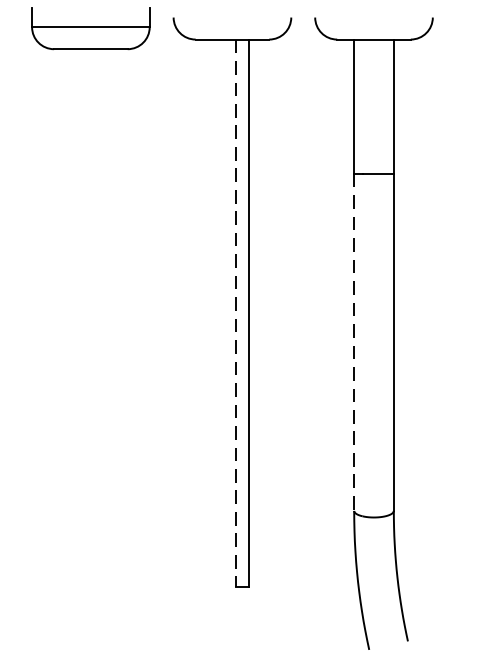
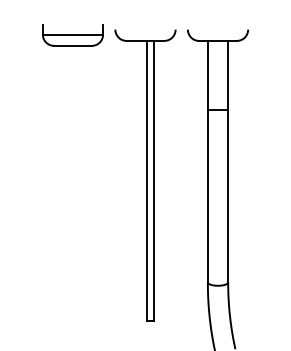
line: (236, 313) -> (147, 181), dashed -> solid
line: (353, 343) -> (207, 196), dashed -> solid

